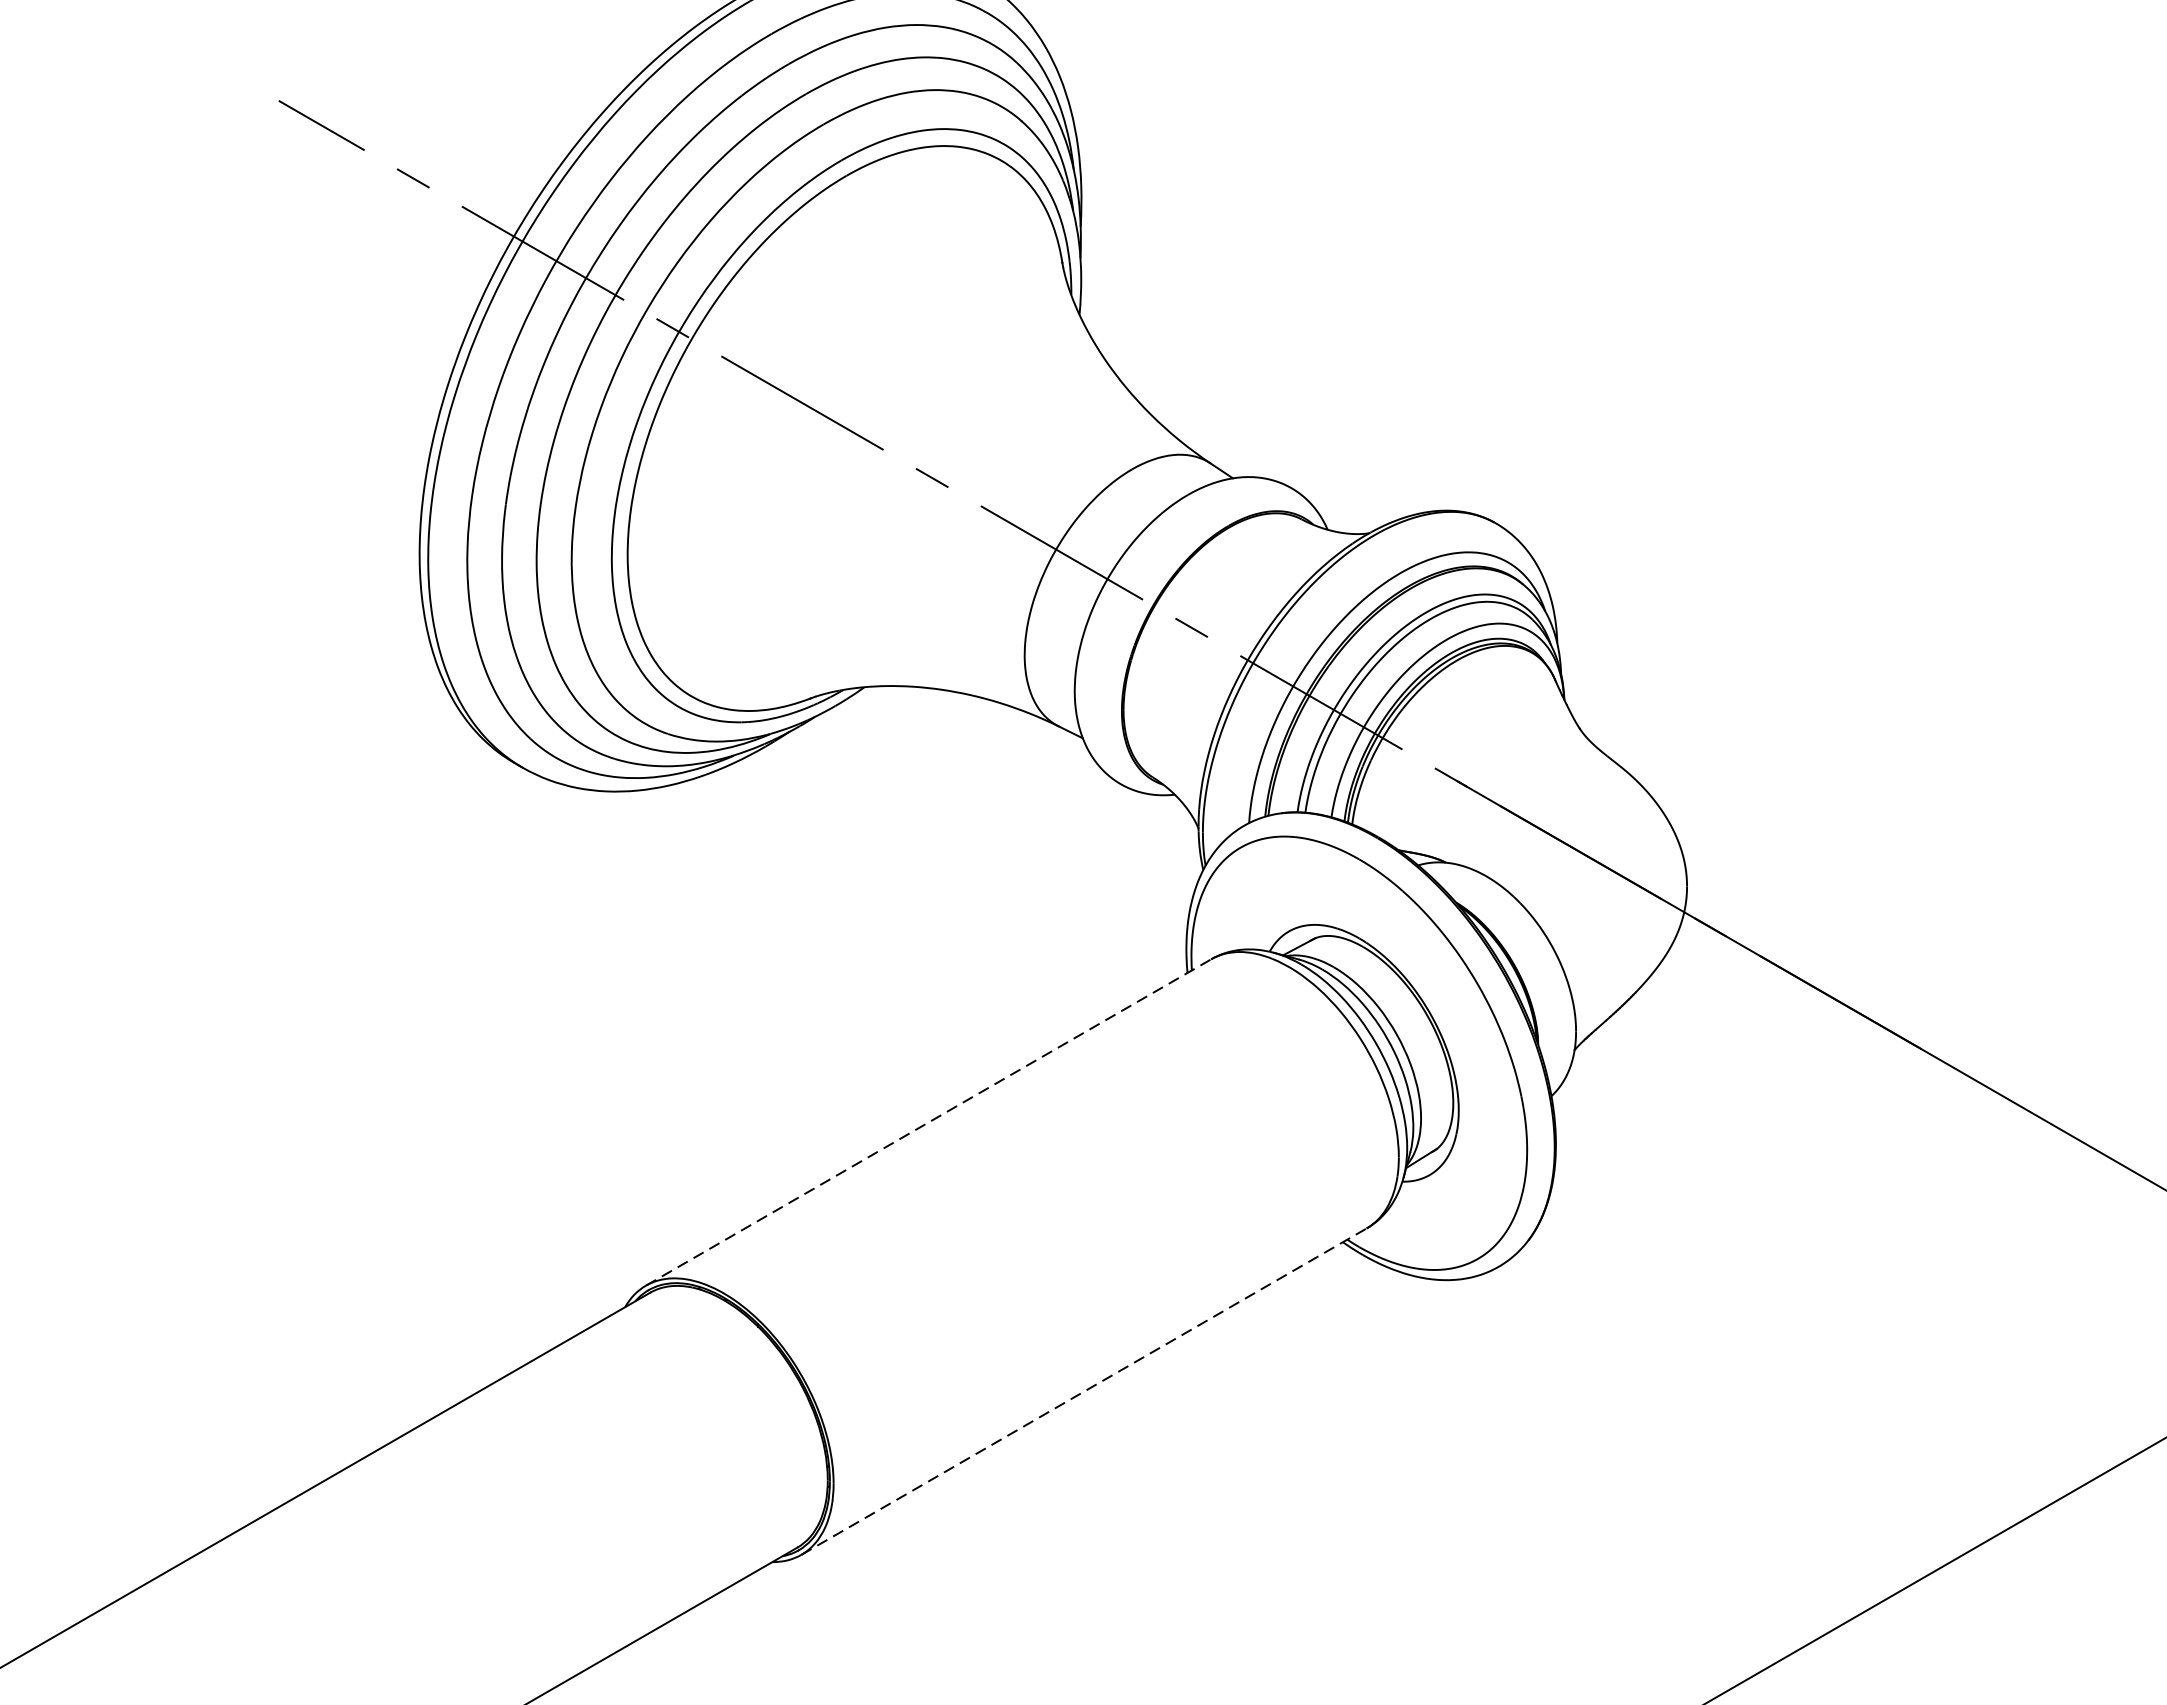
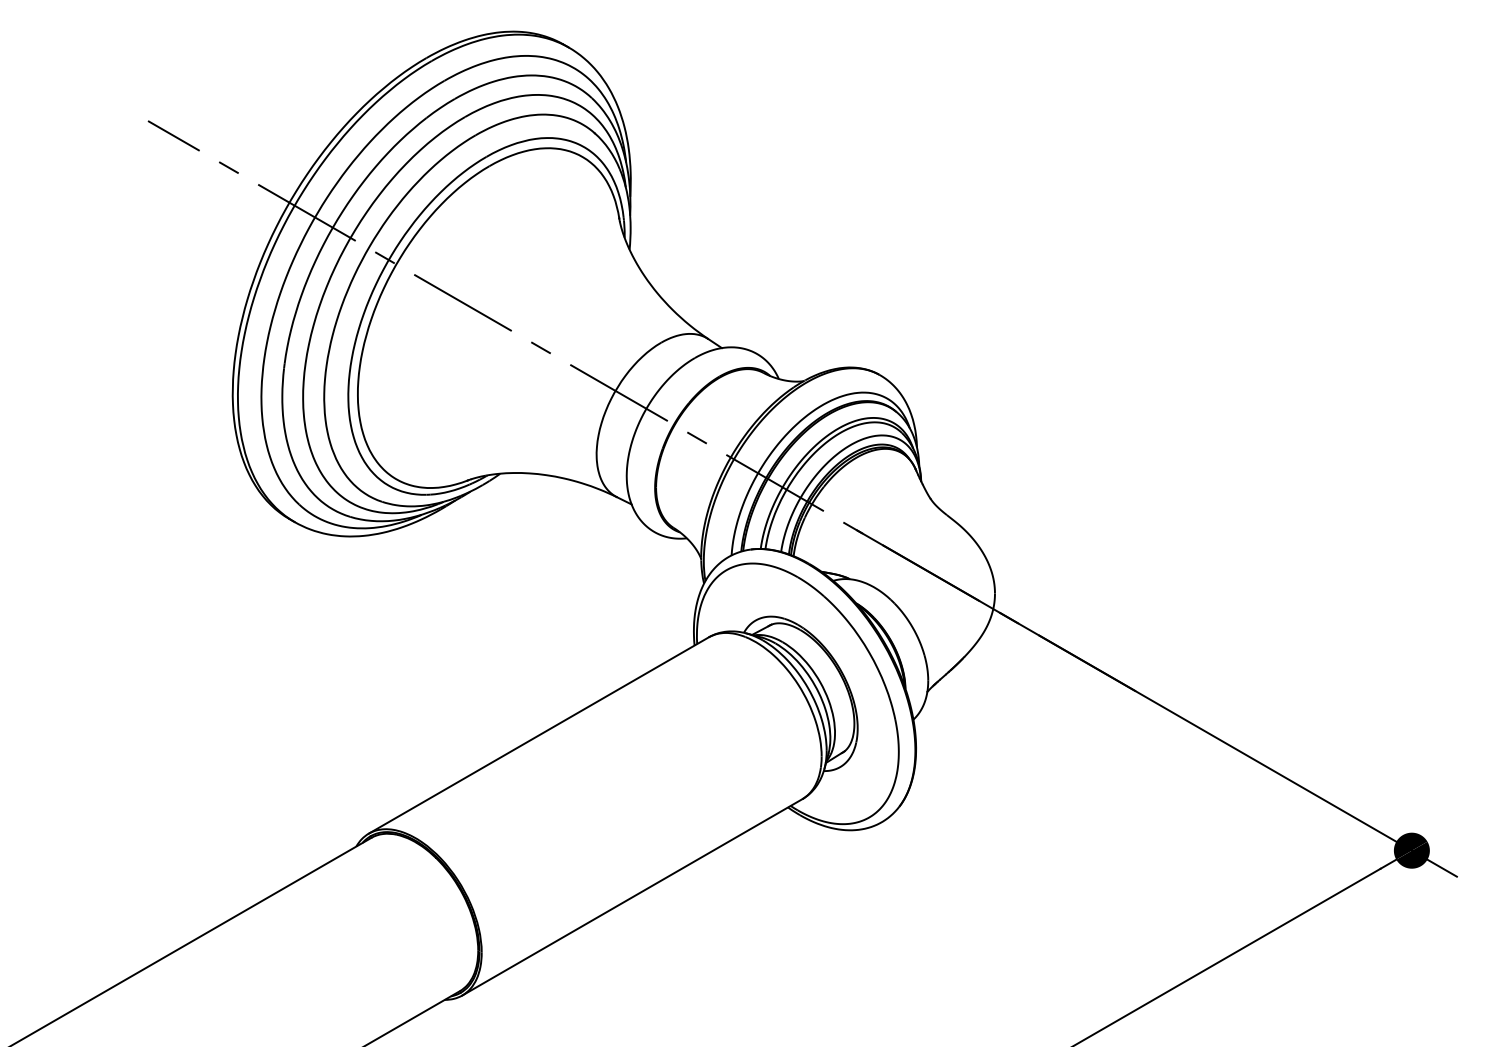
line: (929, 1122) -> (539, 735), dashed -> solid
line: (1084, 1391) -> (632, 897), dashed -> solid

